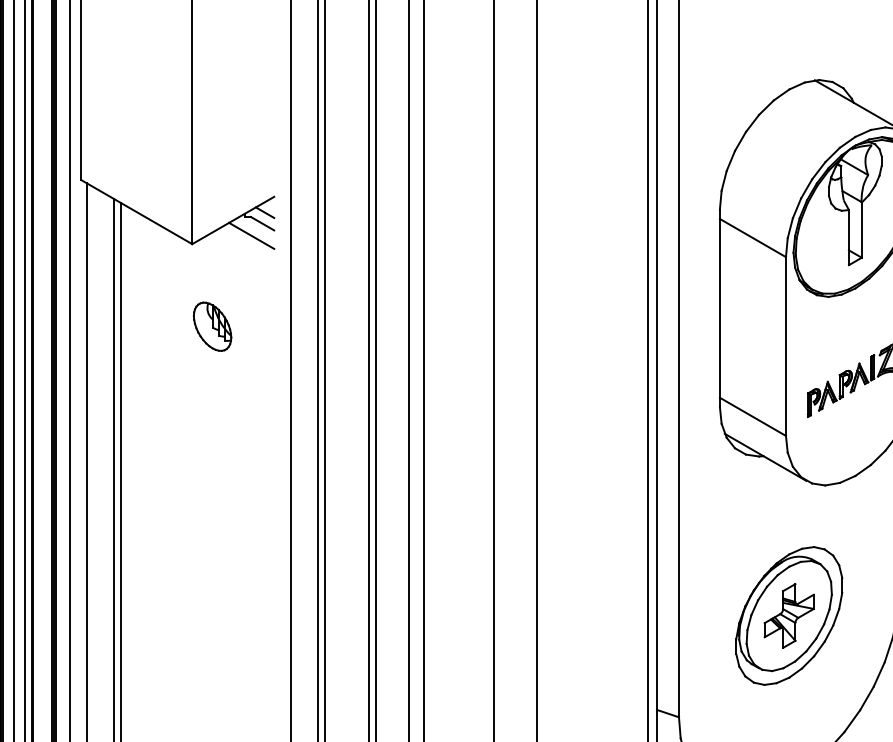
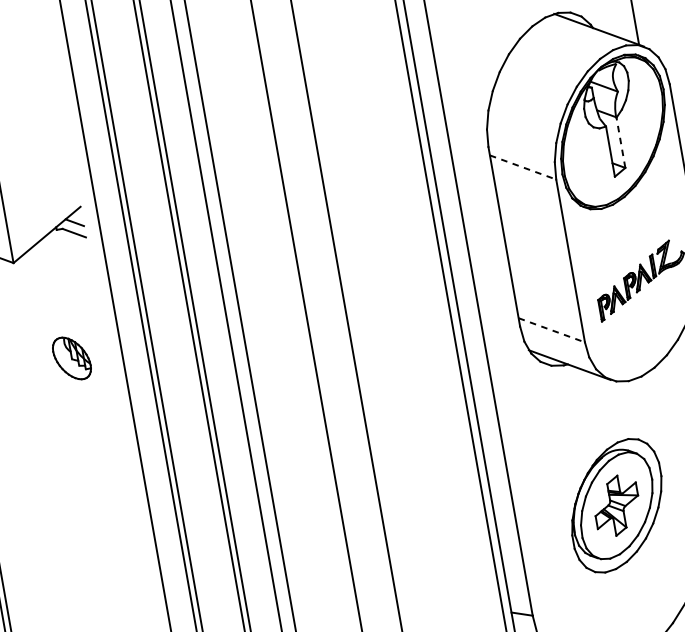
line: (861, 230) -> (620, 143), solid -> dashed
line: (251, 235) -> (66, 245), removed
line: (753, 238) -> (523, 167), solid -> dashed
part: (212, 326) -> (71, 358), moved
line: (753, 417) -> (552, 330), solid -> dashed

